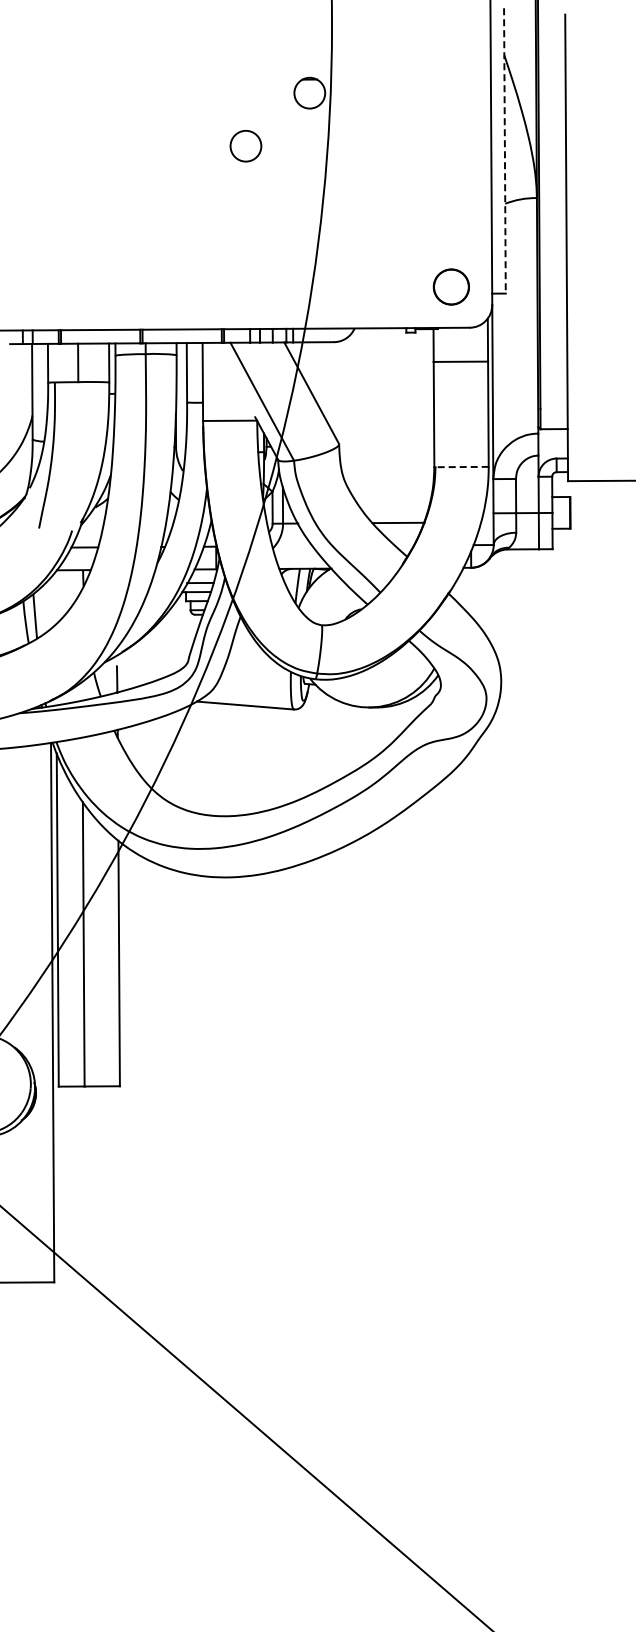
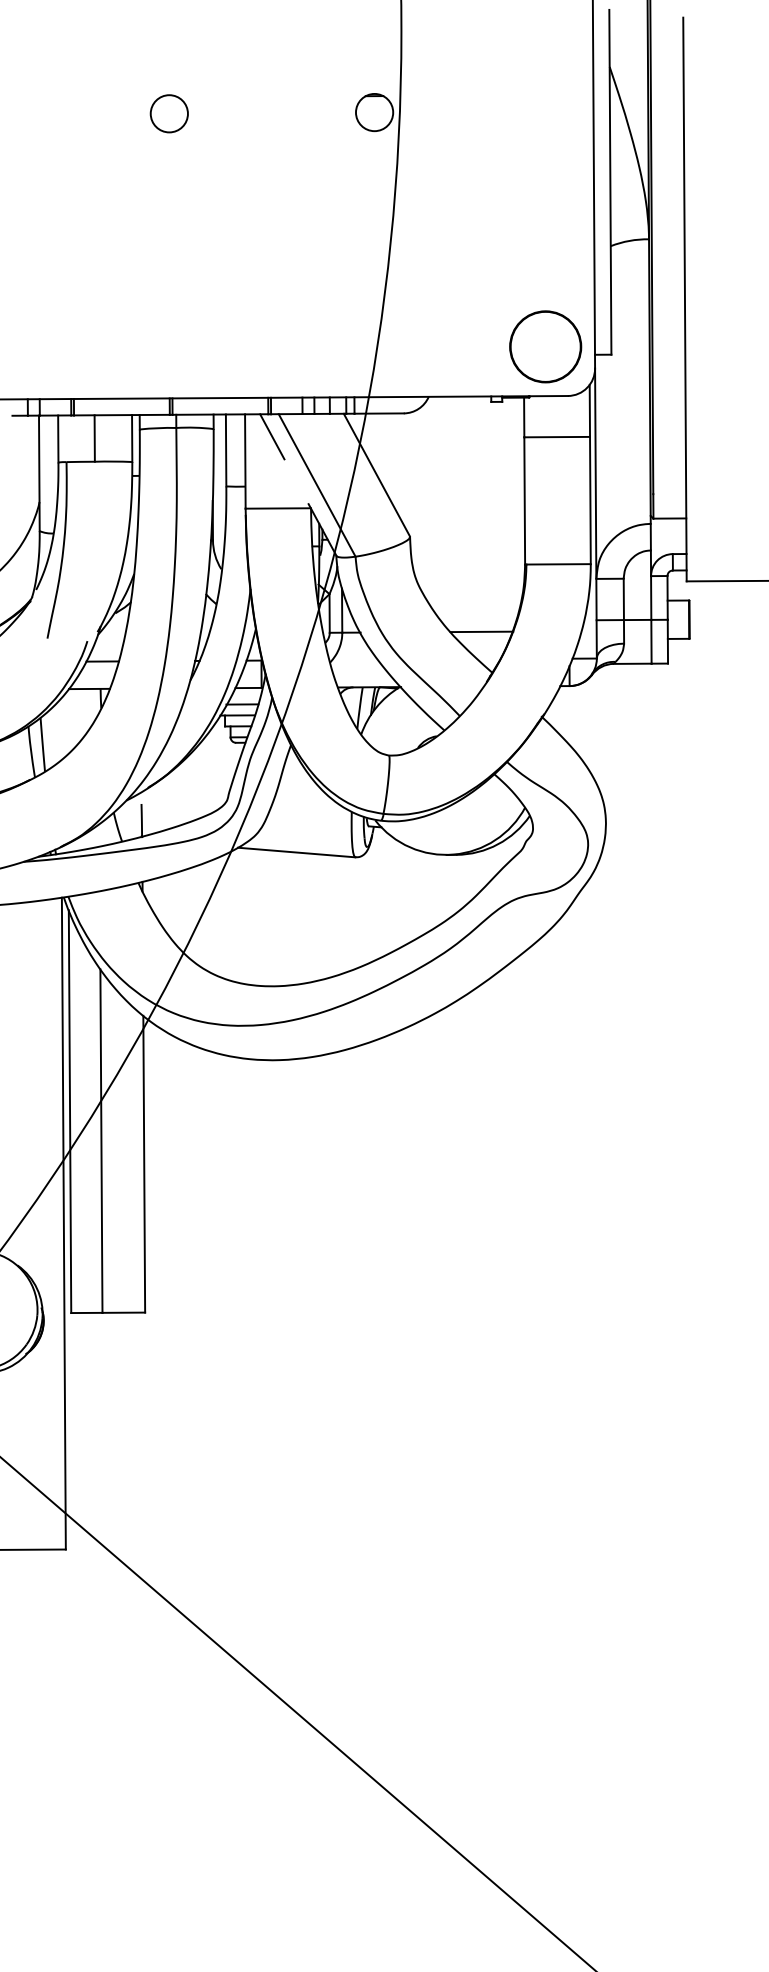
circle: (245, 145) -> (168, 112), moved
line: (504, 150) -> (609, 181), dashed -> solid
part: (451, 286) -> (545, 346), size x1.67
line: (225, 361) -> (272, 436), added
line: (462, 467) -> (559, 564), dashed -> solid

